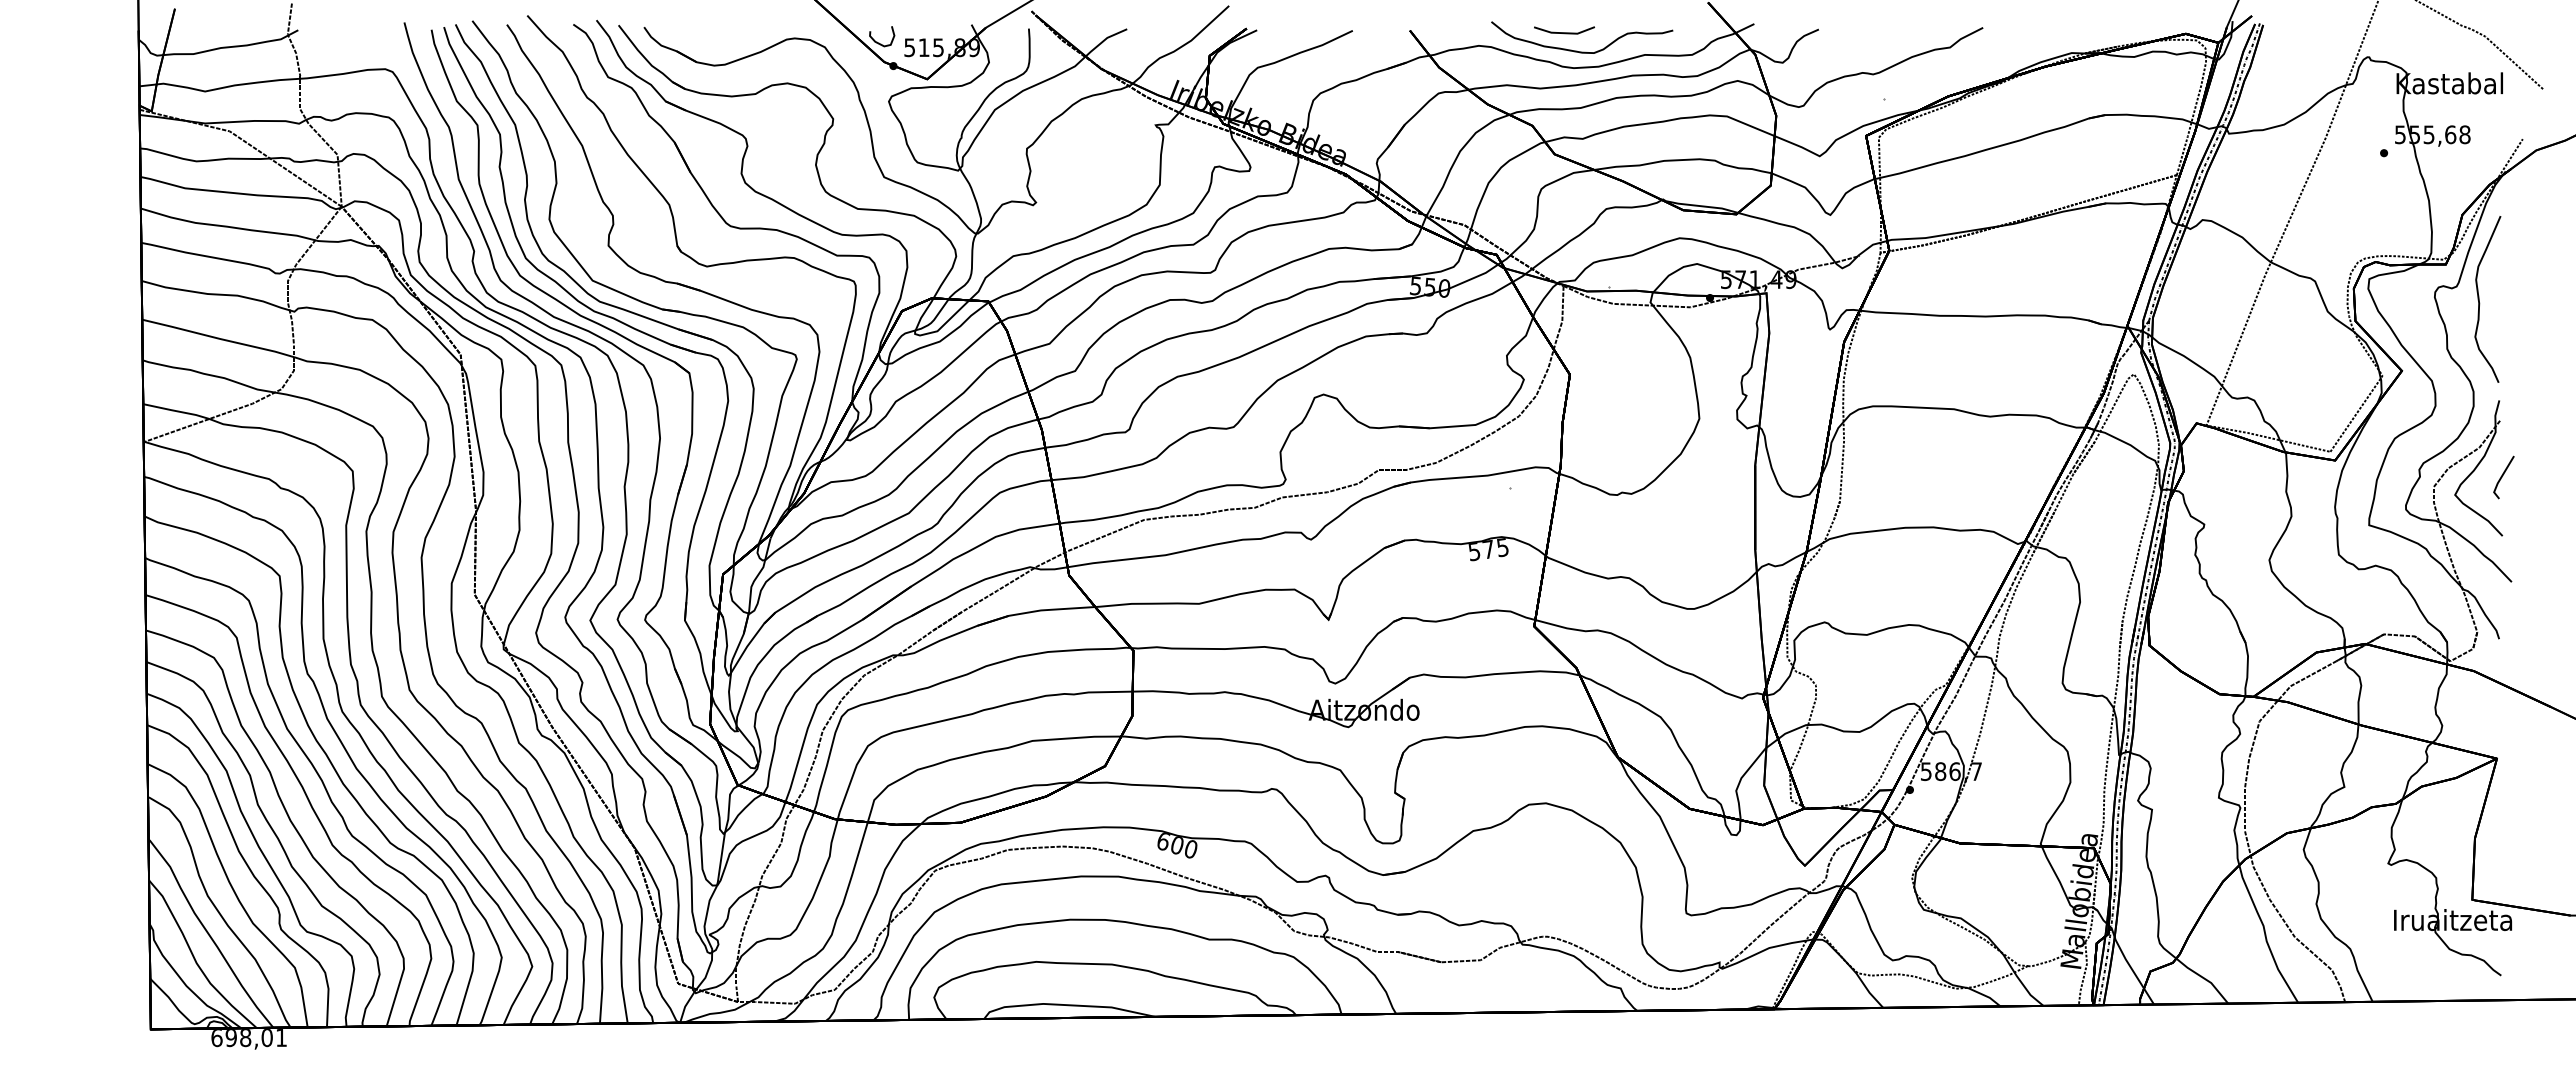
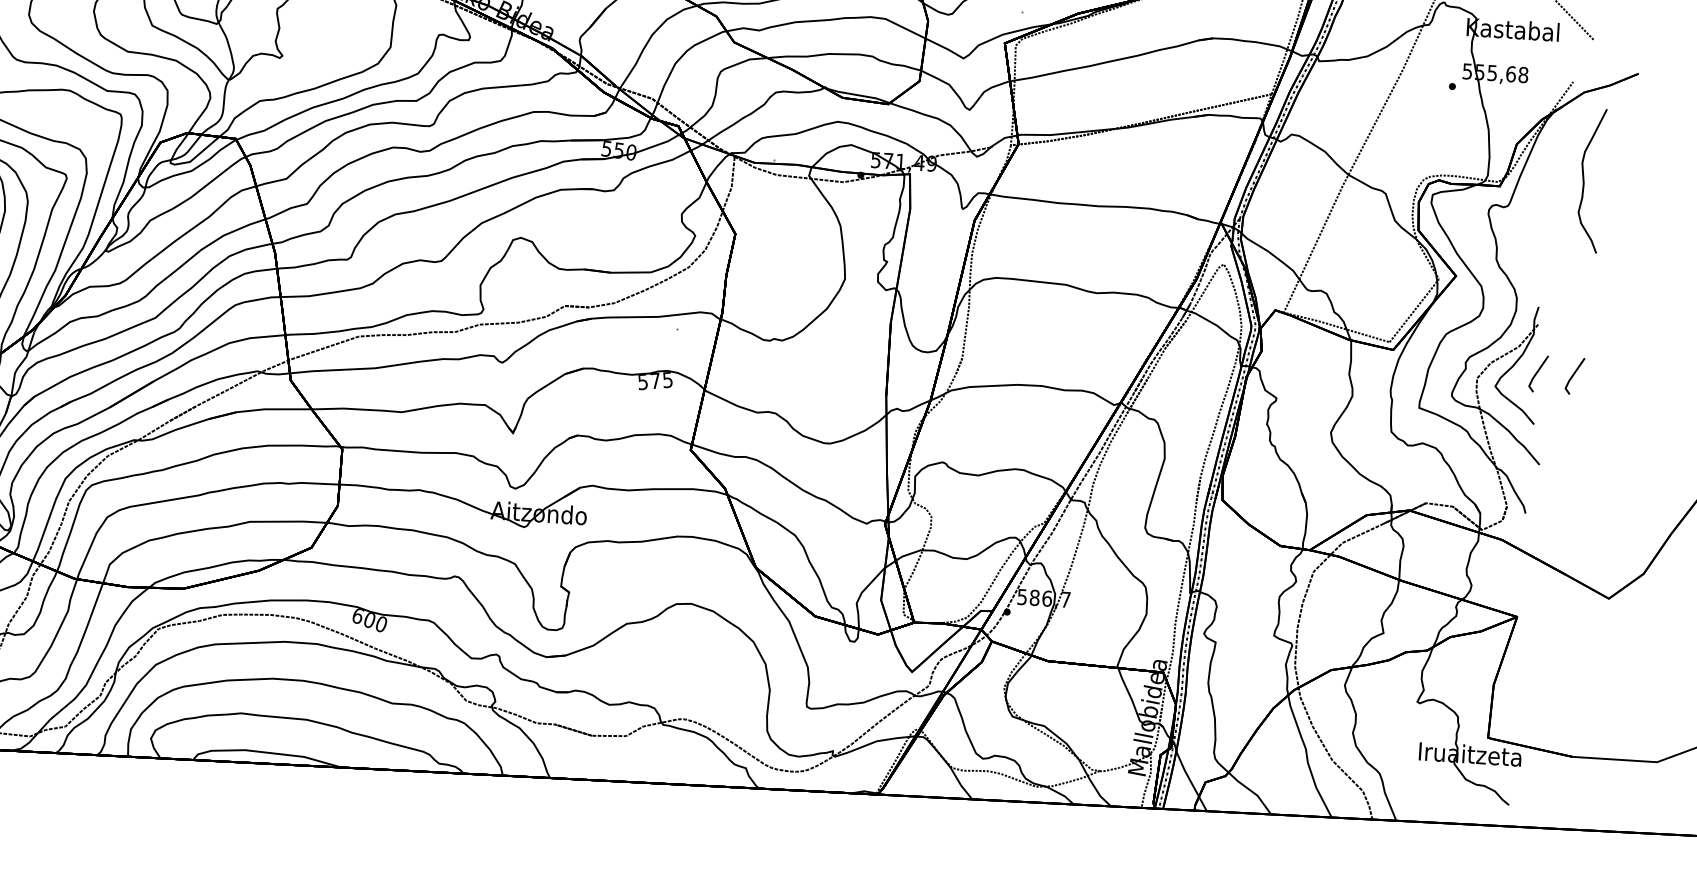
curve: (2479, 299) -> (1584, 180), moved
line: (2544, 477) -> (1573, 376), added

